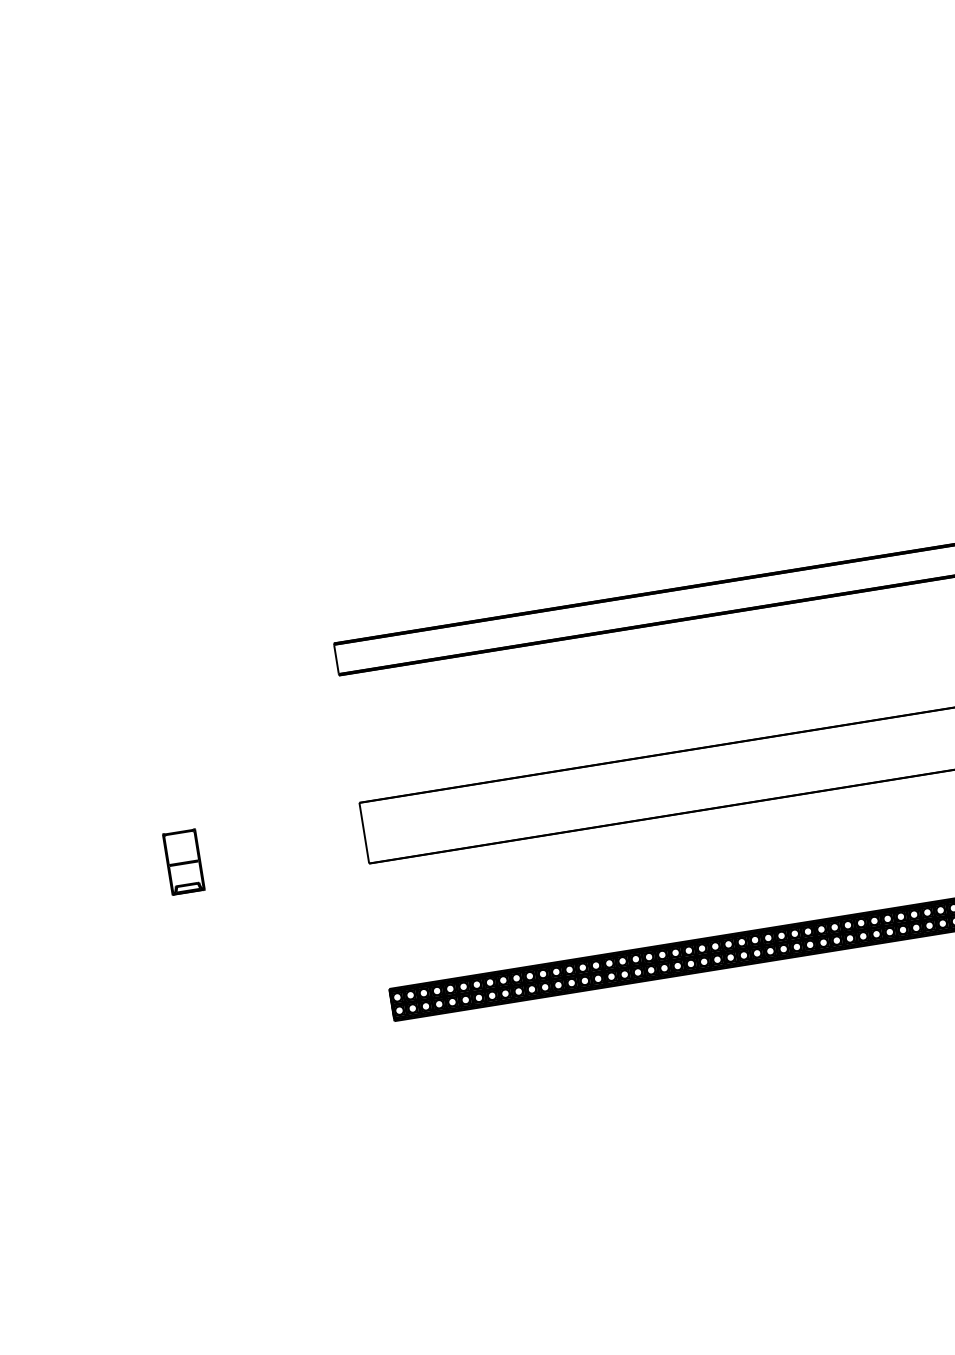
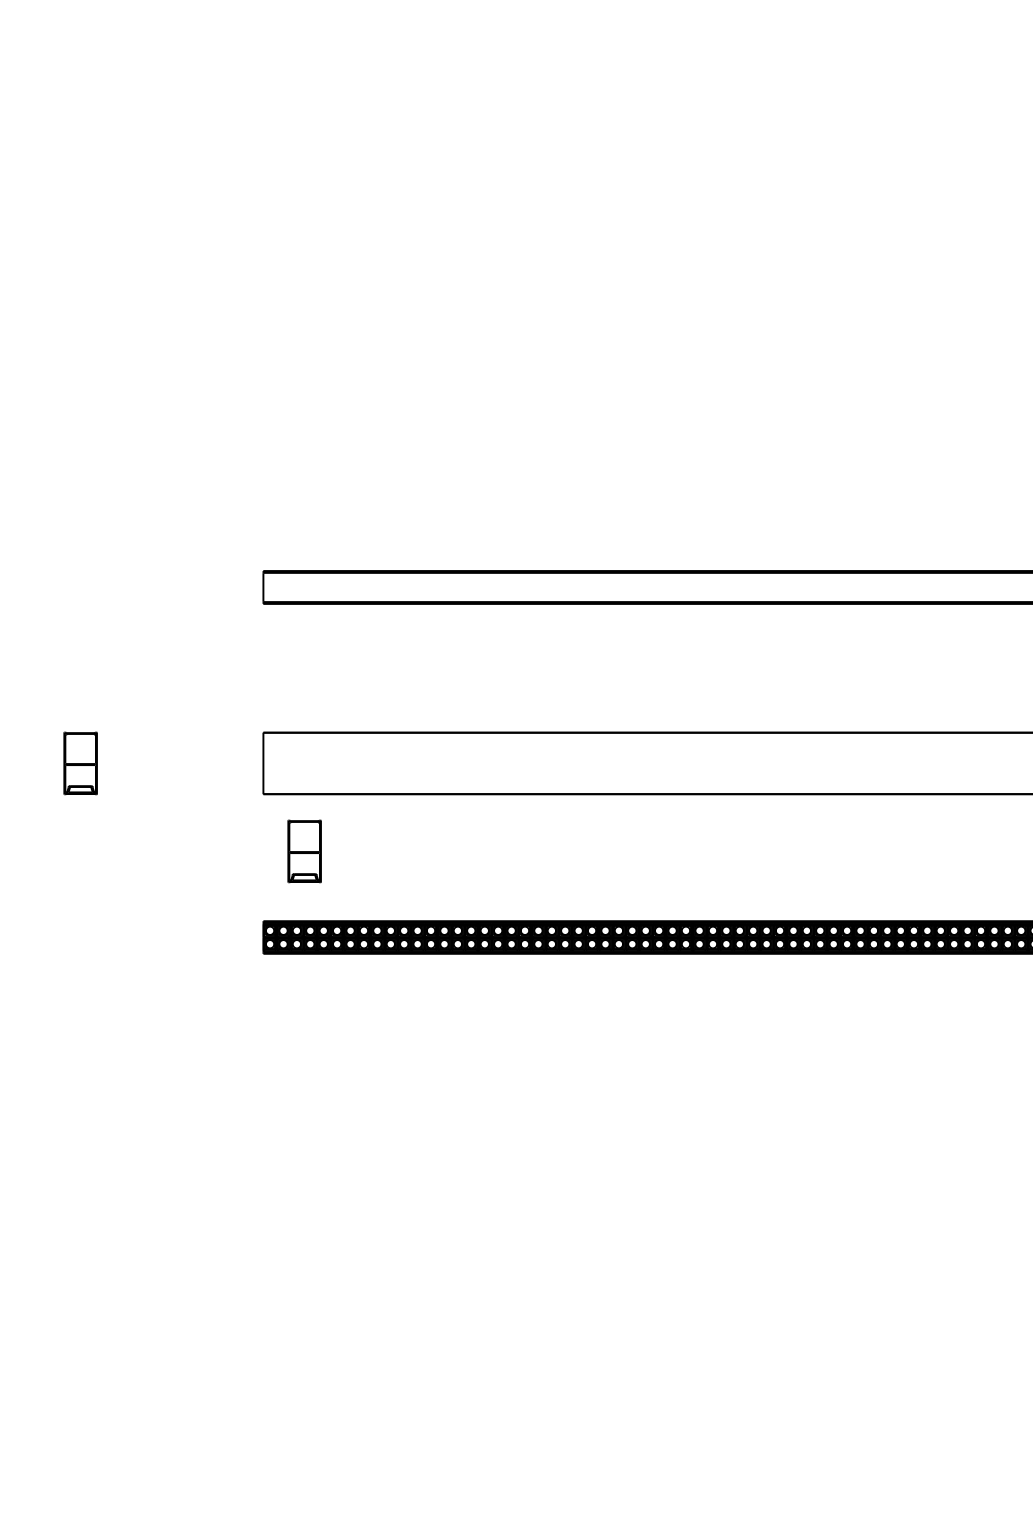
part: (418, 913) -> (304, 851), added

